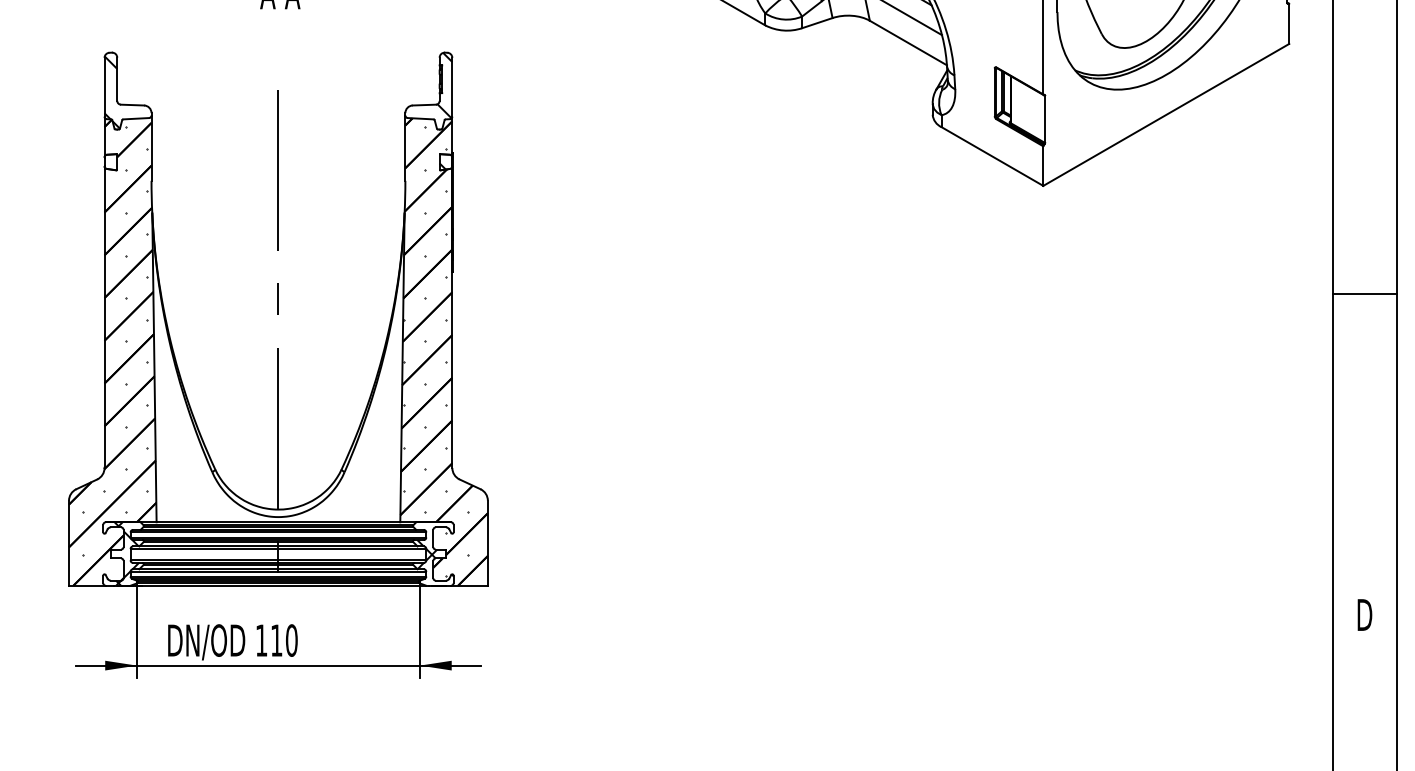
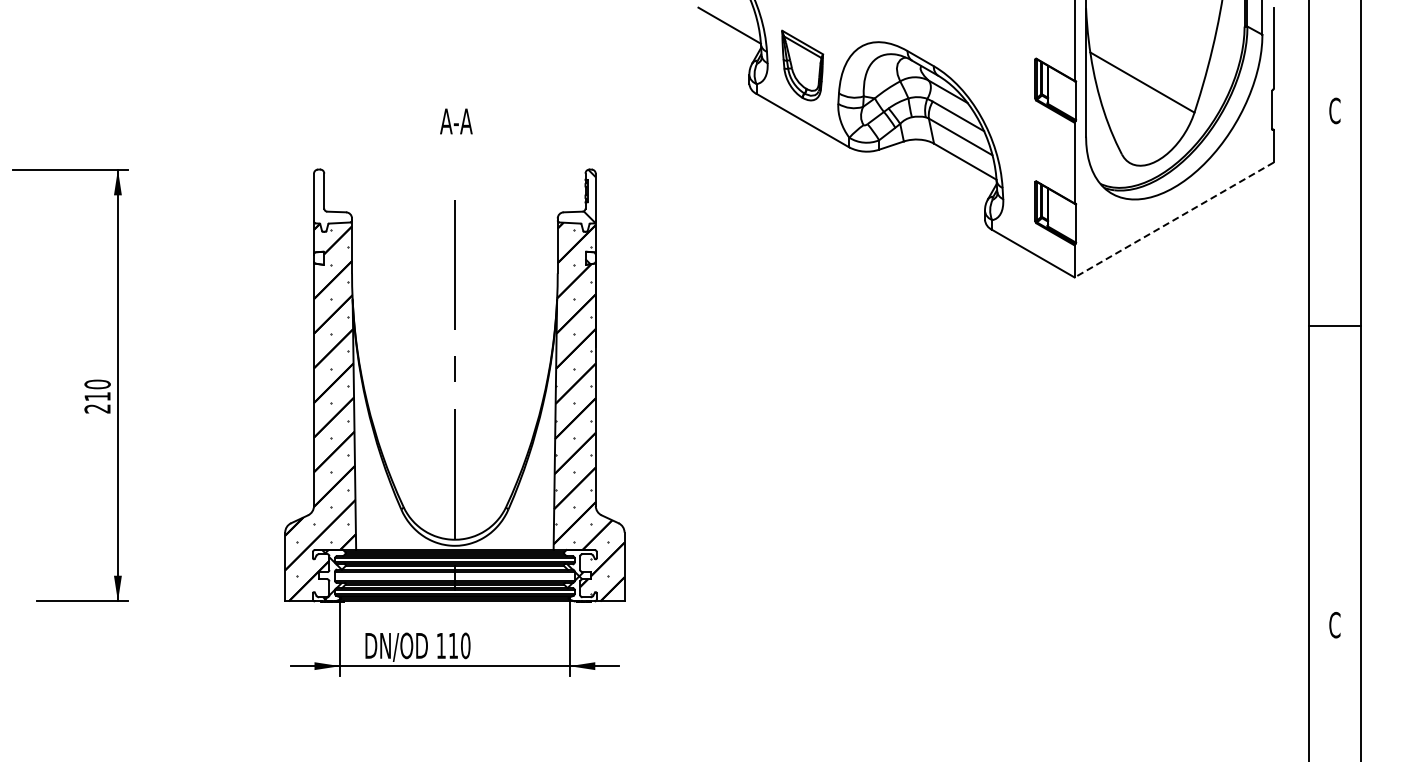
hatch: (112, 92) -> (320, 201), removed
line: (1165, 115) -> (1173, 220), solid -> dashed
line: (1364, 294) -> (1334, 326), moved
text: (1365, 615) -> (1335, 625), D -> C

